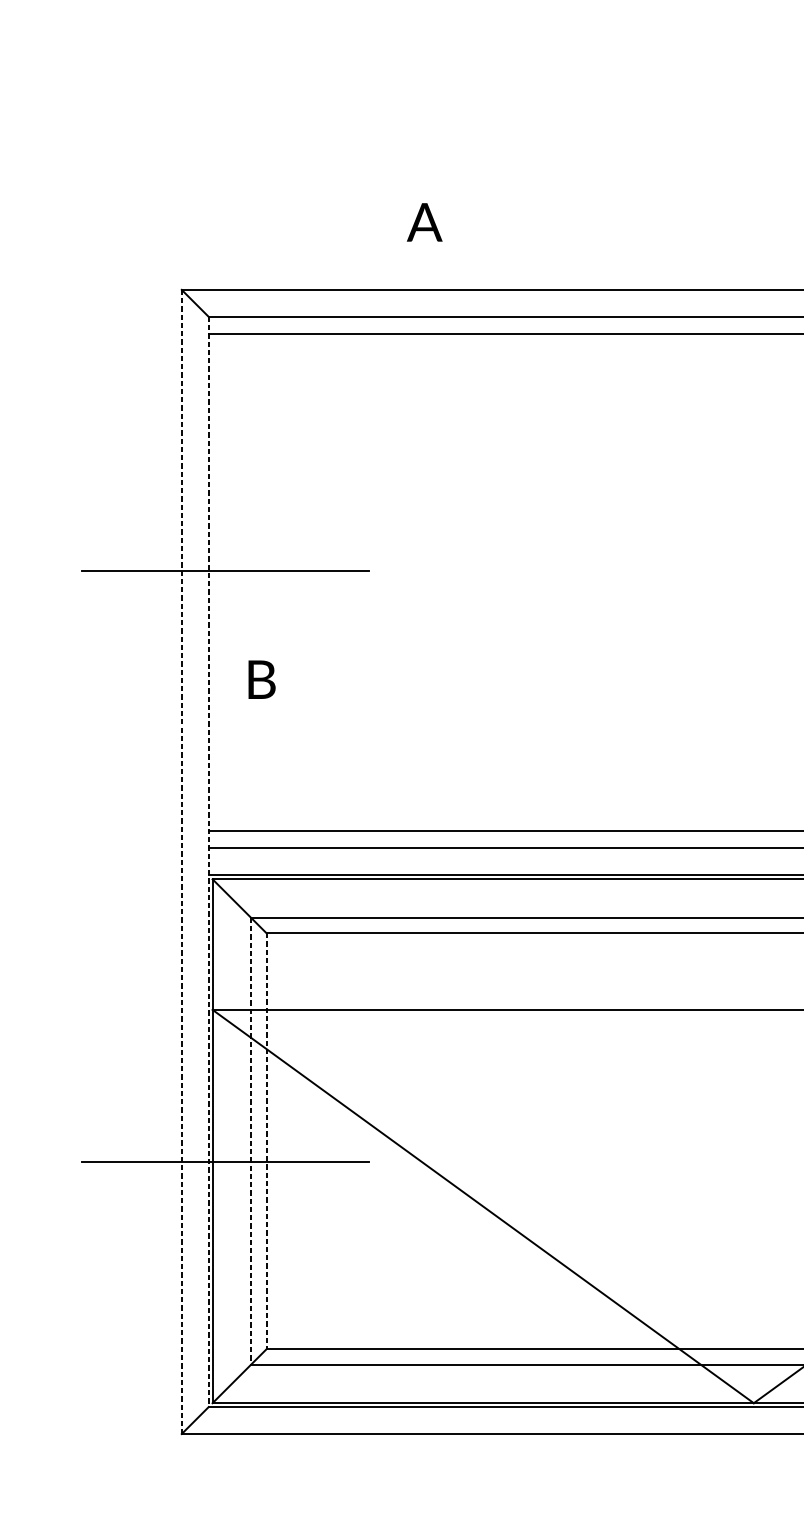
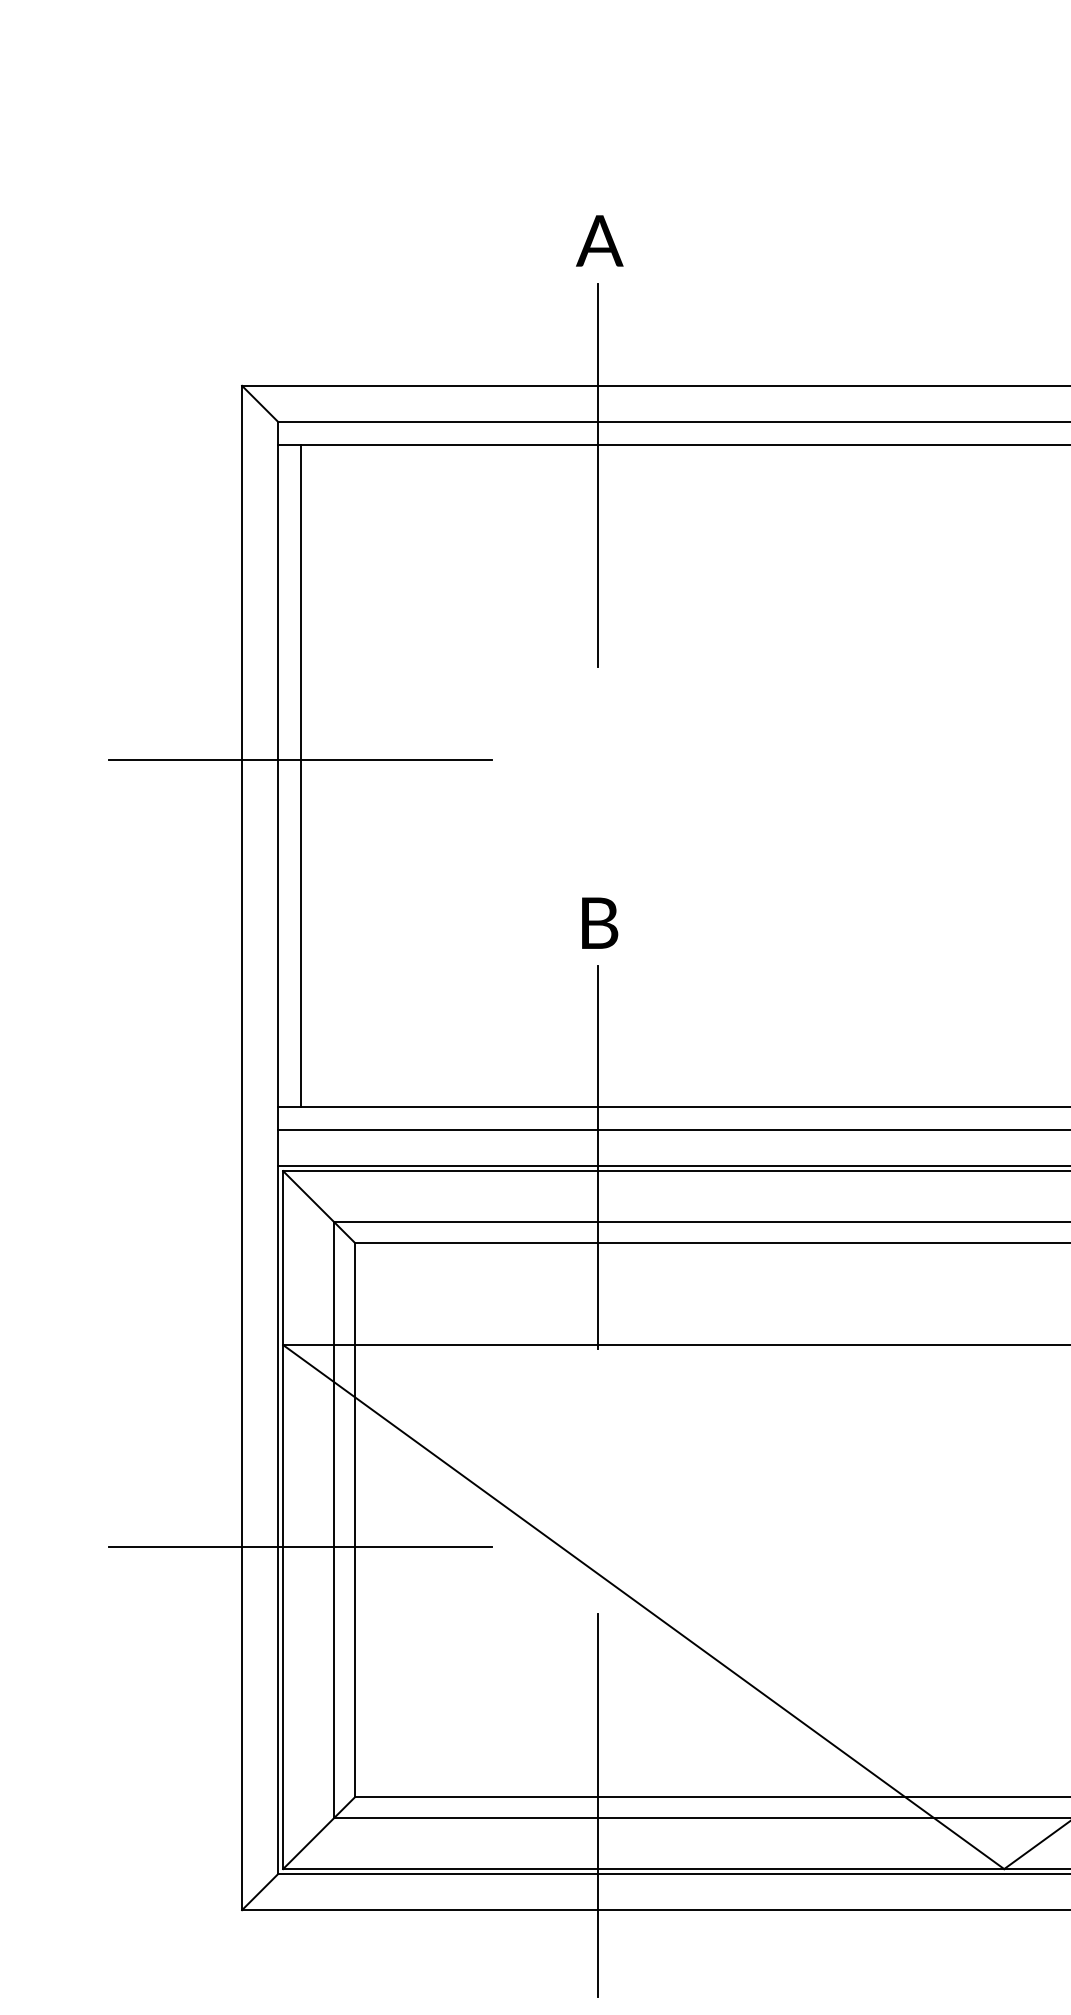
text: (424, 222) -> (599, 240), moved
line: (449, 356) -> (598, 474), added
line: (226, 582) -> (301, 775), added
text: (262, 679) -> (600, 922), moved
line: (182, 862) -> (242, 1148), dashed -> solid
line: (209, 862) -> (278, 1148), dashed -> solid
line: (449, 868) -> (598, 1156), added
line: (251, 1141) -> (334, 1520), dashed -> solid
line: (266, 1141) -> (355, 1520), dashed -> solid
line: (449, 1355) -> (598, 1805), added

